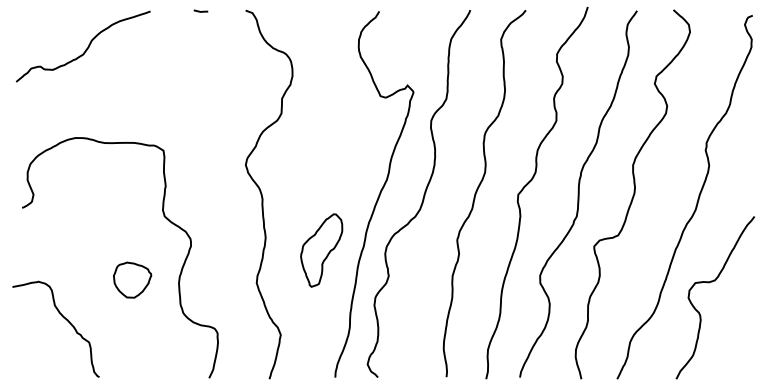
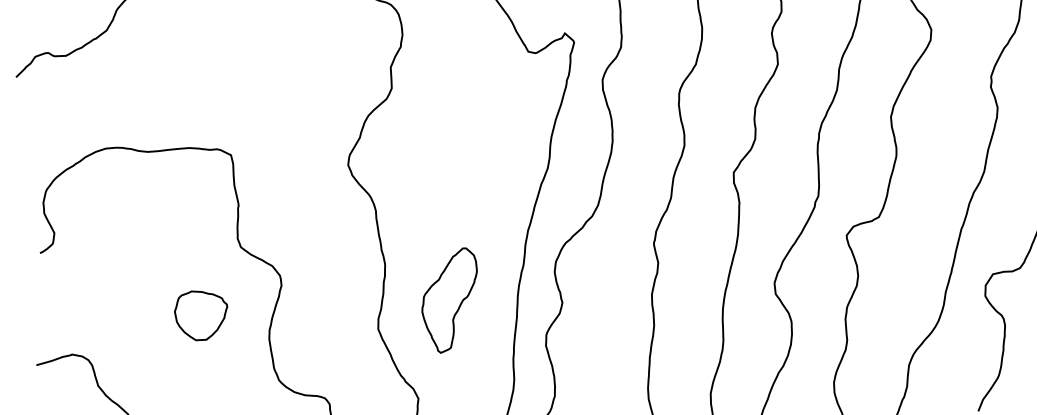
part: (321, 250) -> (450, 300), moved
part: (132, 279) -> (201, 314), moved

